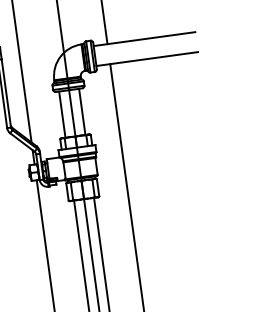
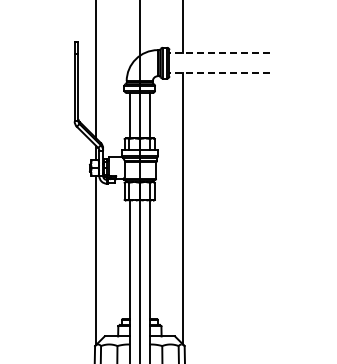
line: (144, 39) -> (219, 53), solid -> dashed
line: (147, 59) -> (219, 73), solid -> dashed

